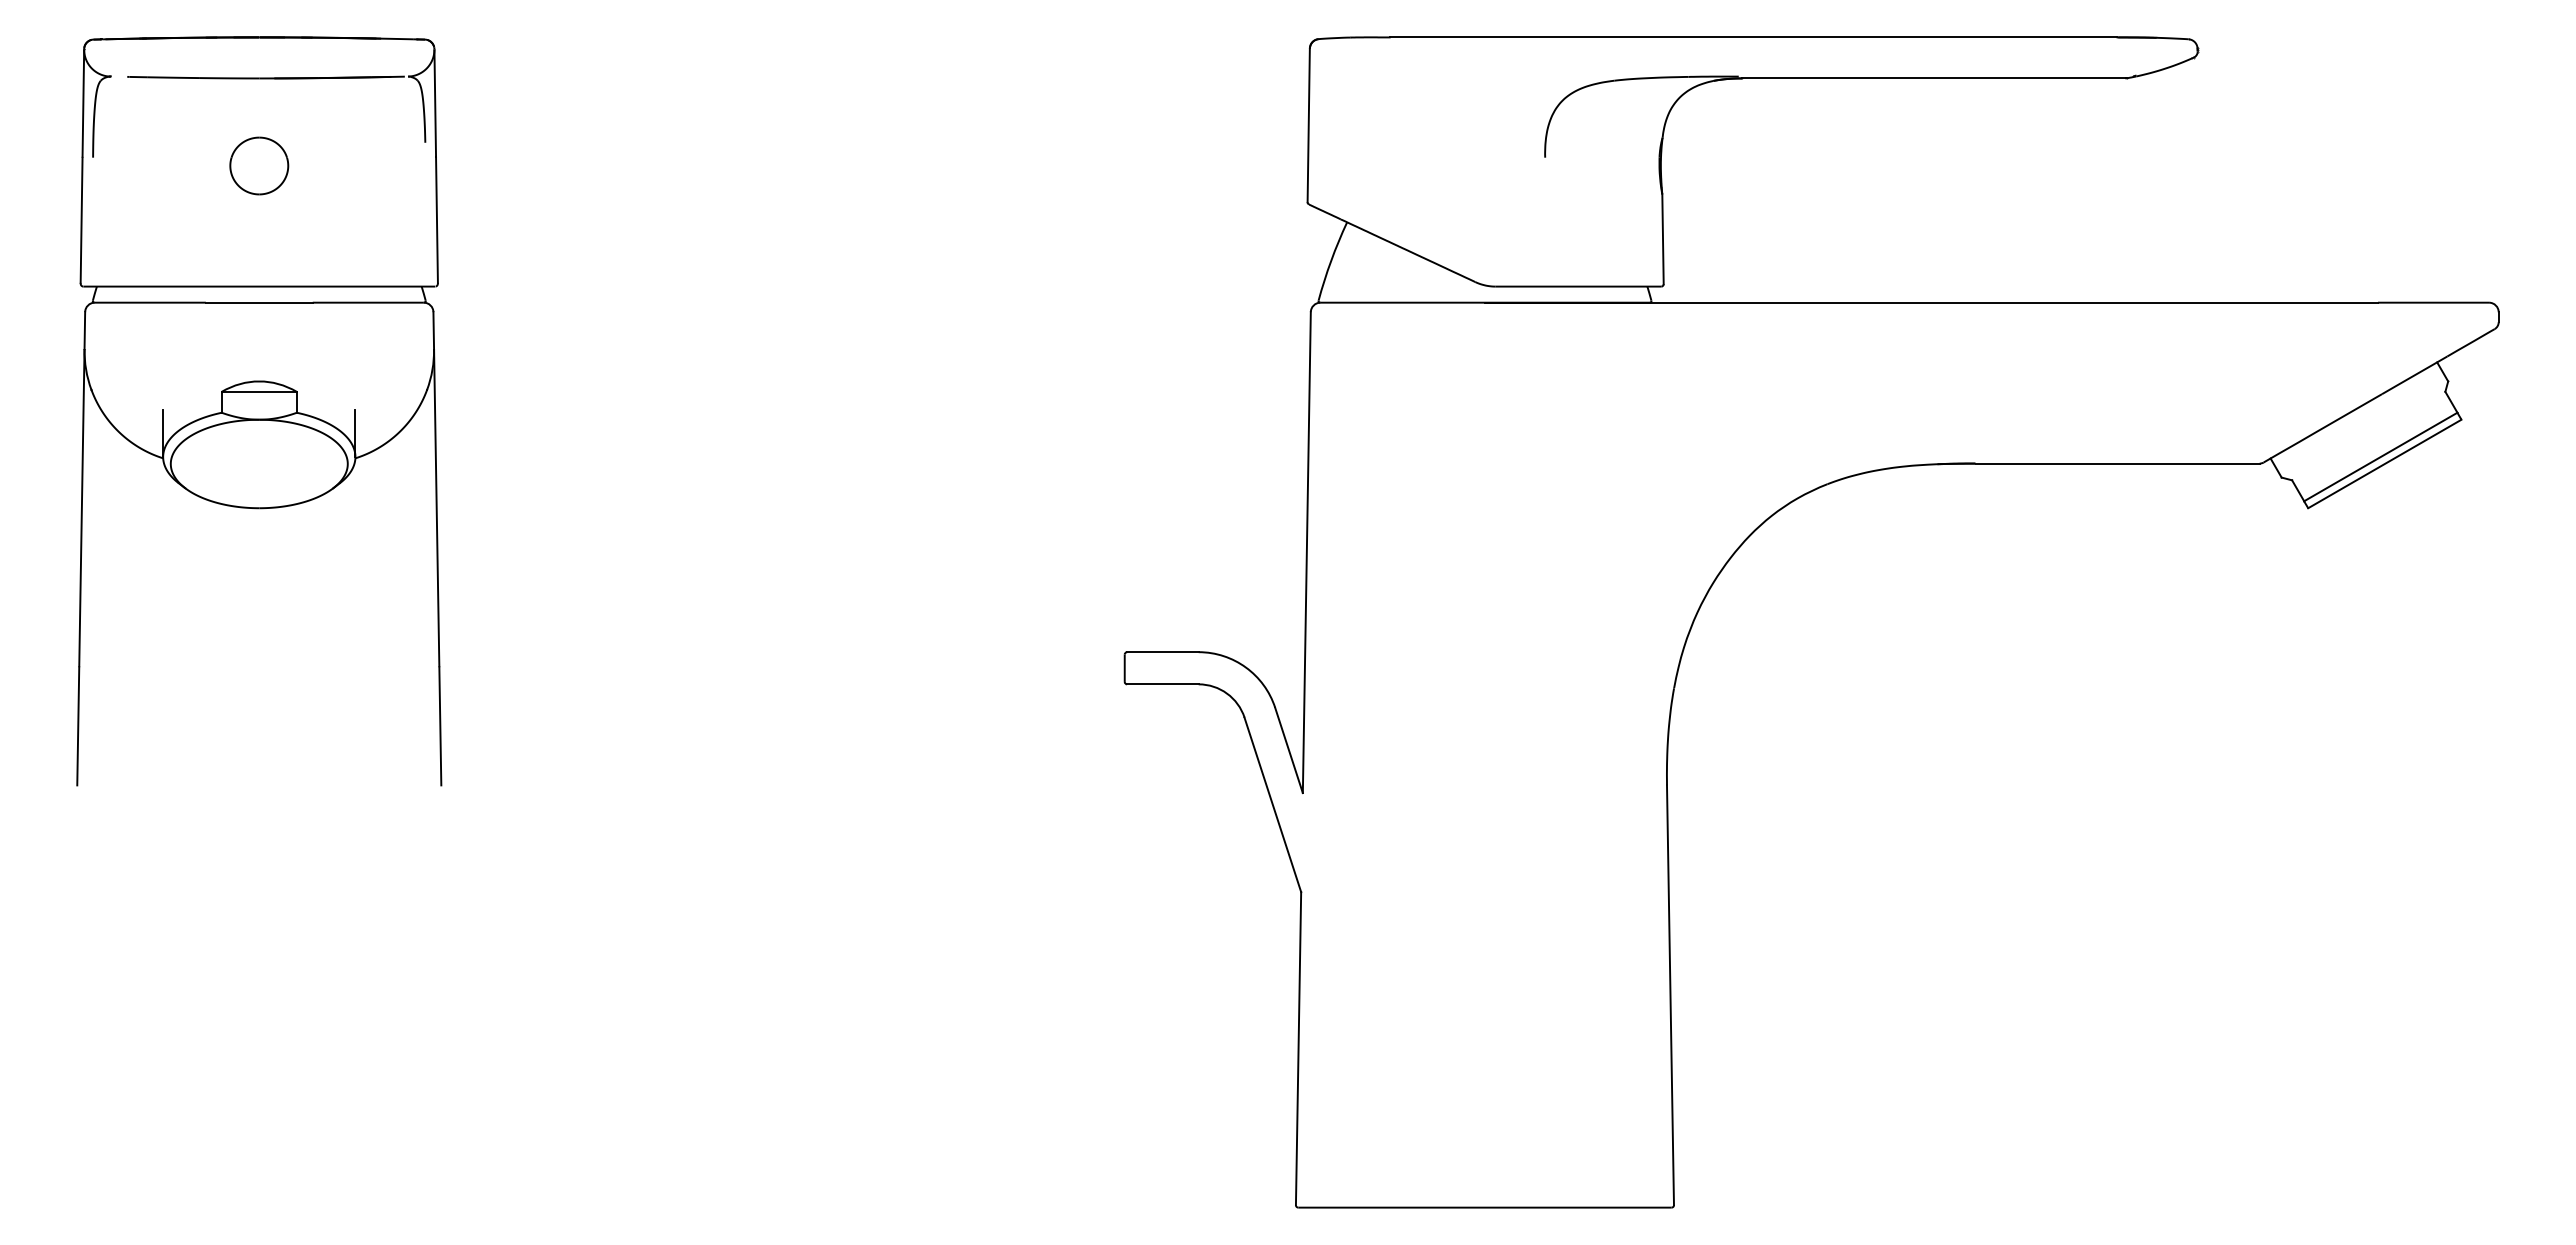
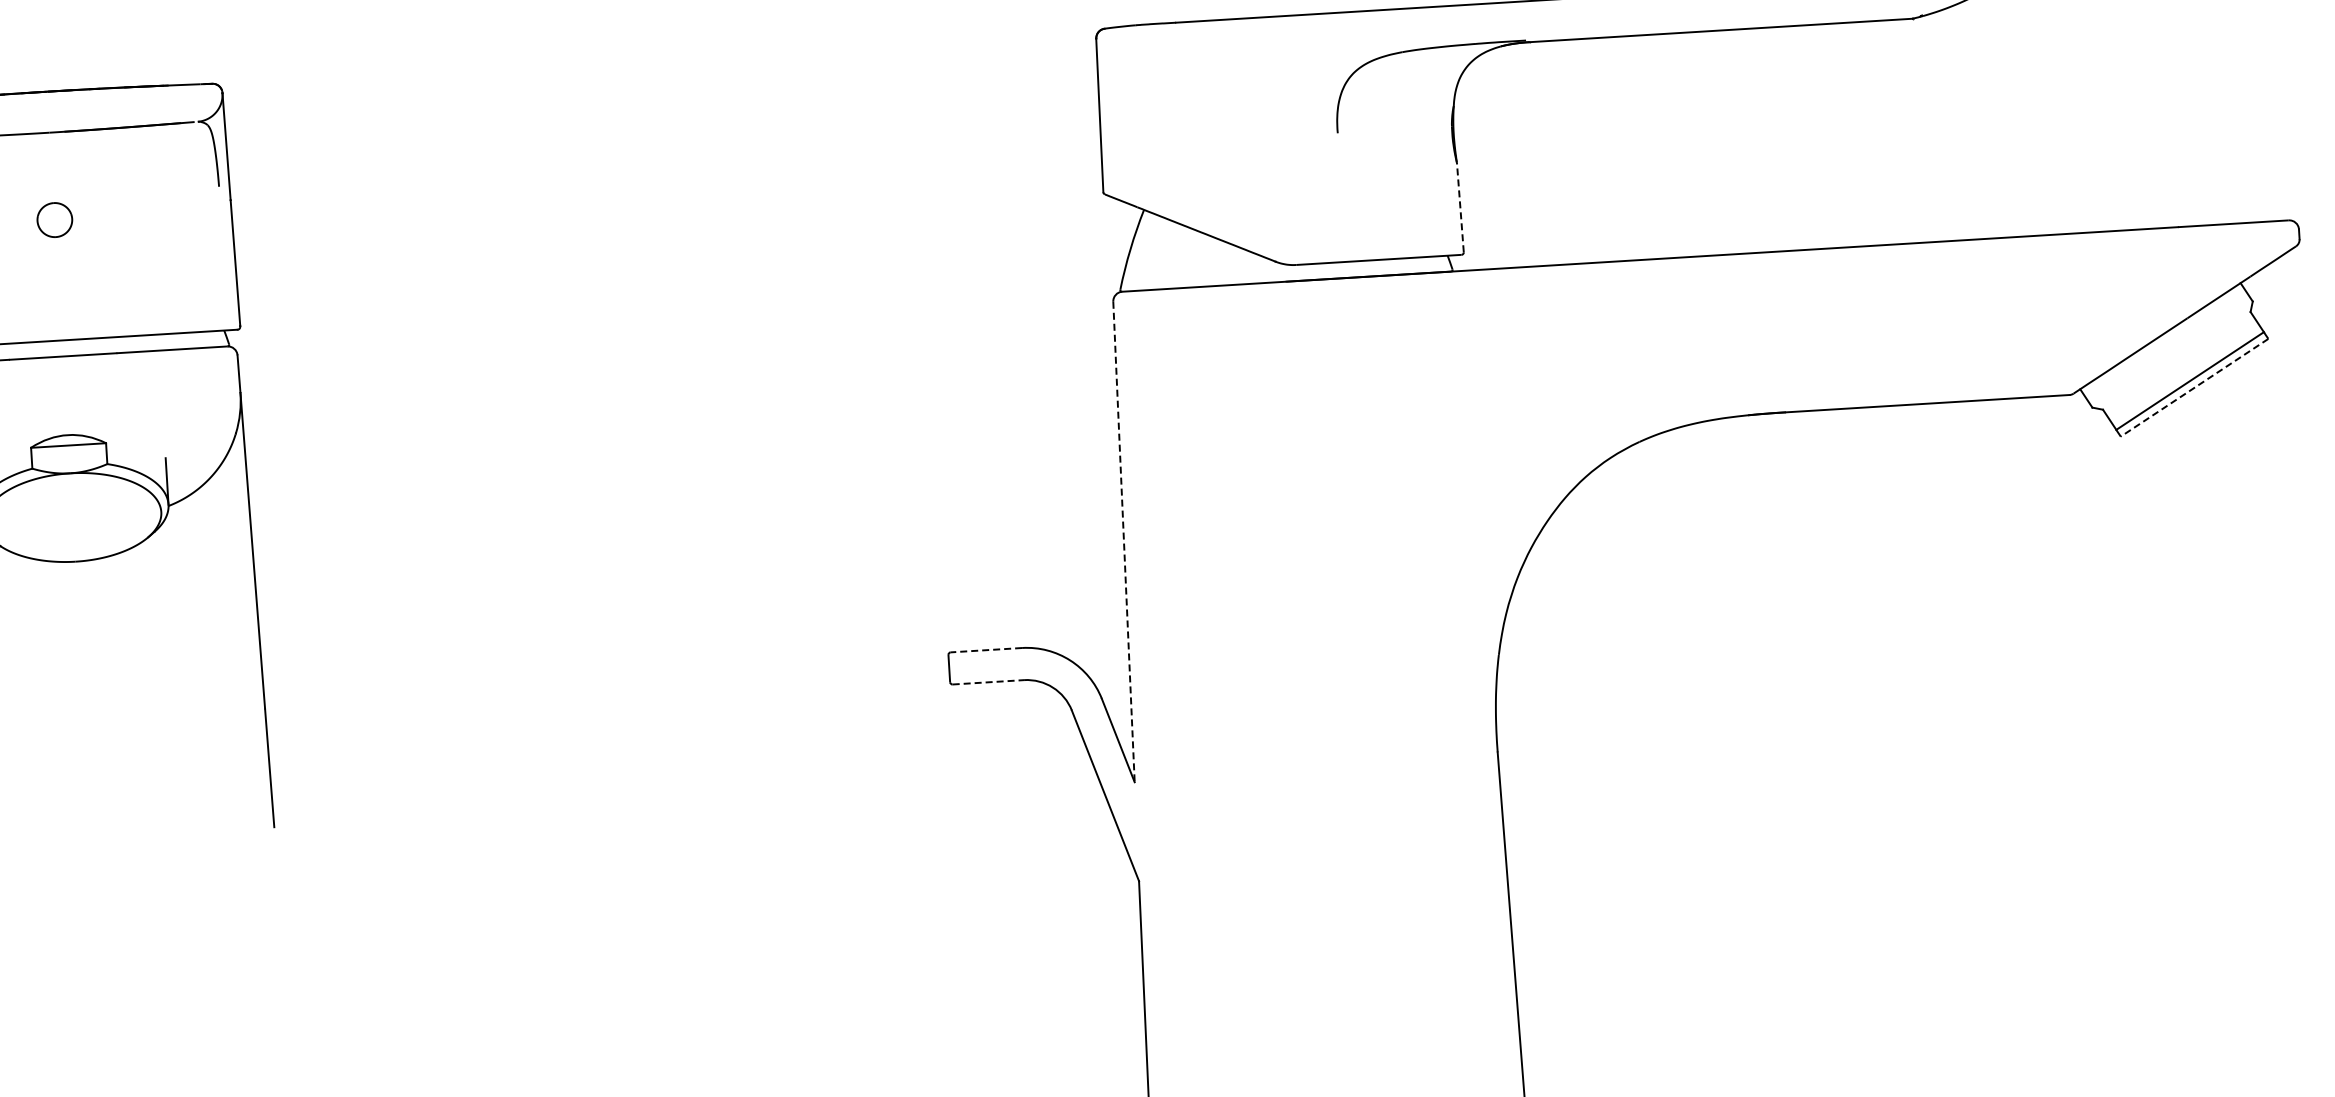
part: (259, 165) -> (54, 219), size x0.6
line: (1663, 239) -> (1460, 207), solid -> dashed
line: (2384, 464) -> (2194, 388), solid -> dashed
line: (1306, 553) -> (1123, 542), solid -> dashed
line: (1162, 652) -> (986, 650), solid -> dashed
line: (1162, 684) -> (987, 682), solid -> dashed

